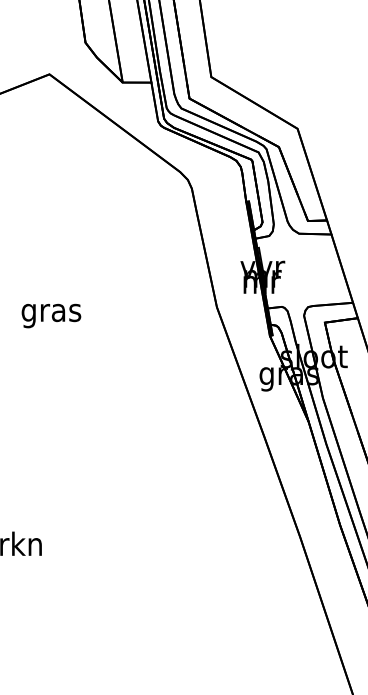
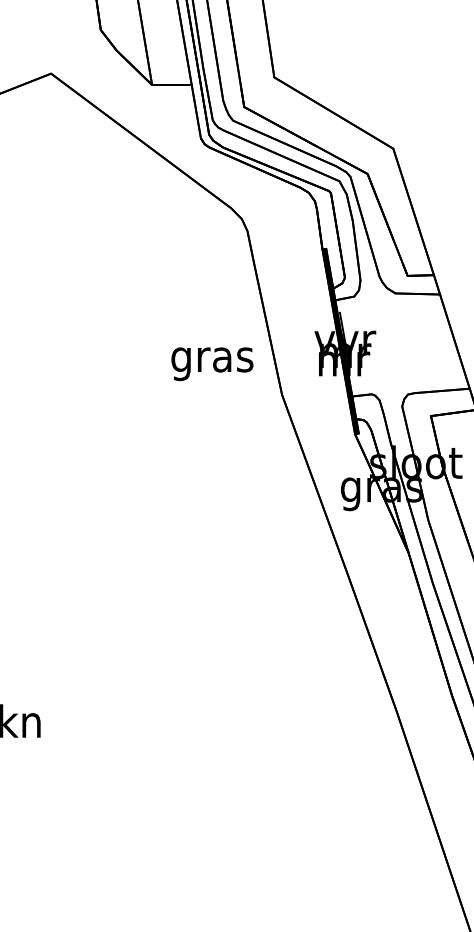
text: (51, 315) -> (212, 363), moved

